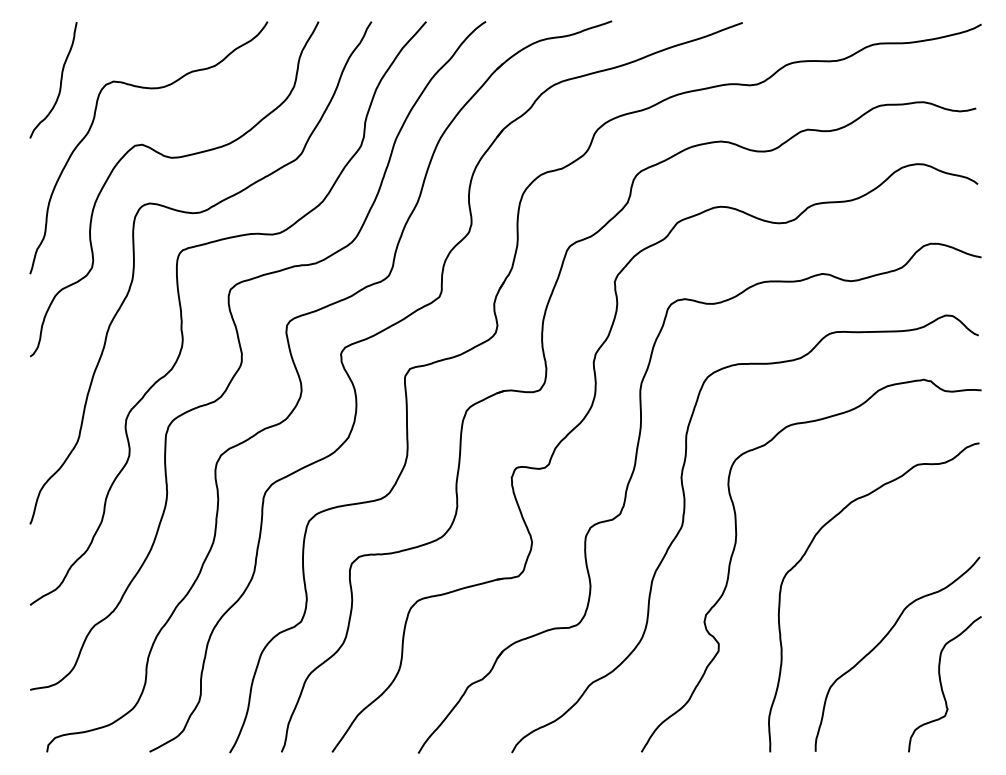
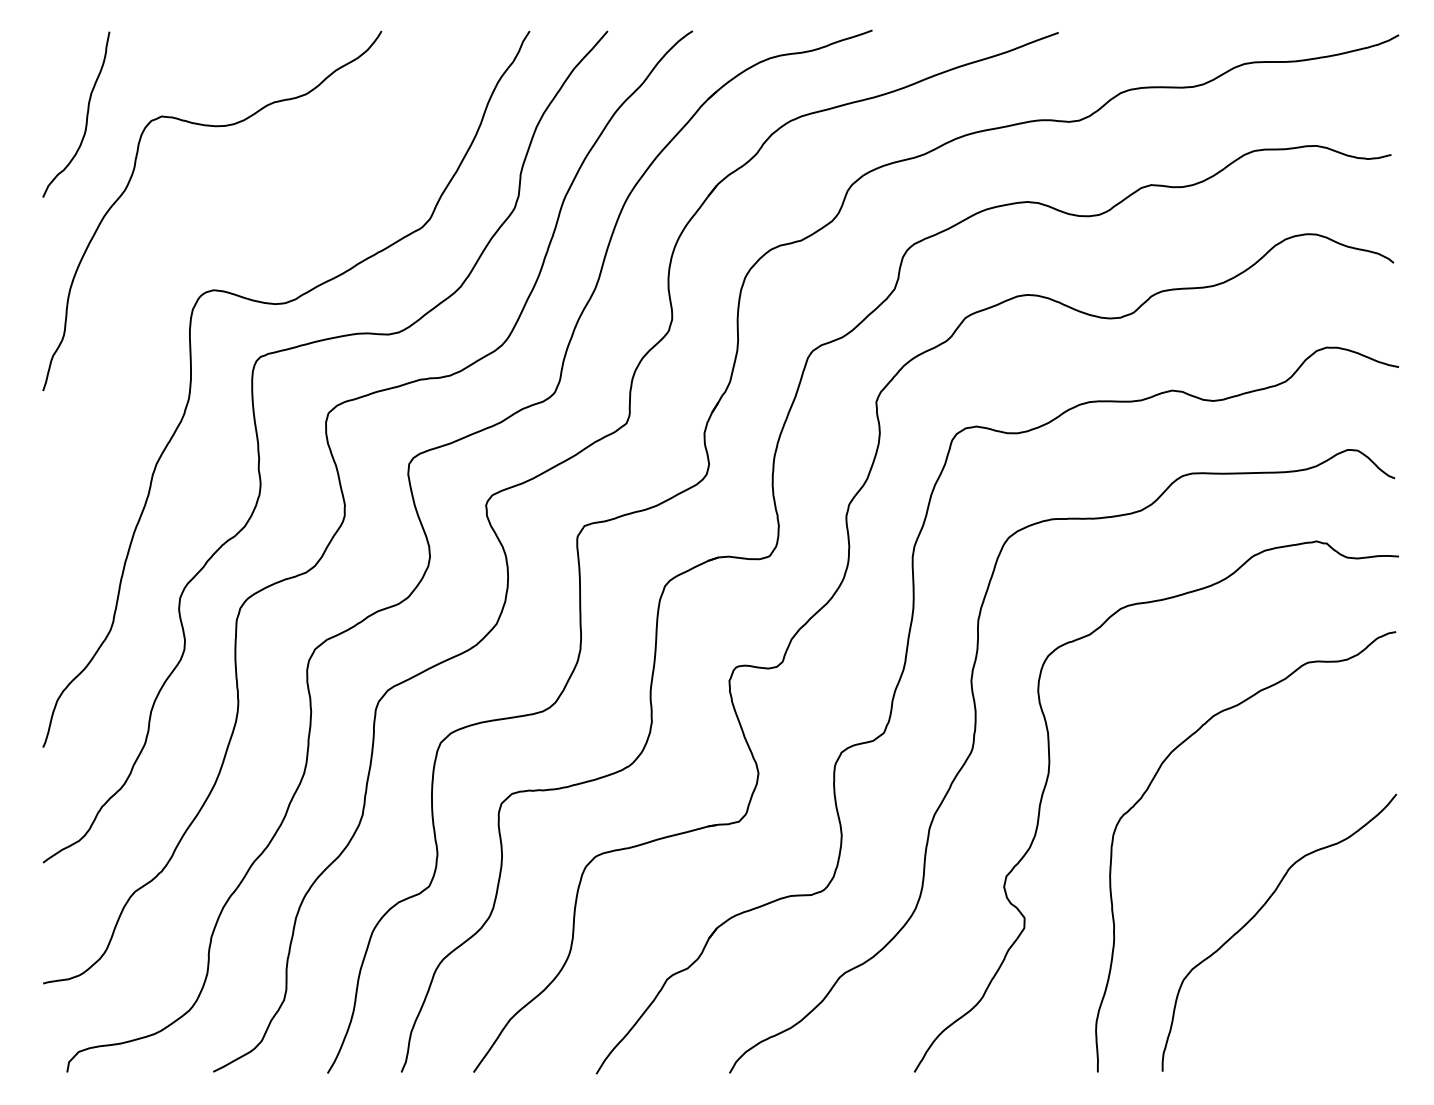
curve: (174, 158) -> (248, 226), removed
curve: (942, 685) -> (1343, 977), removed

